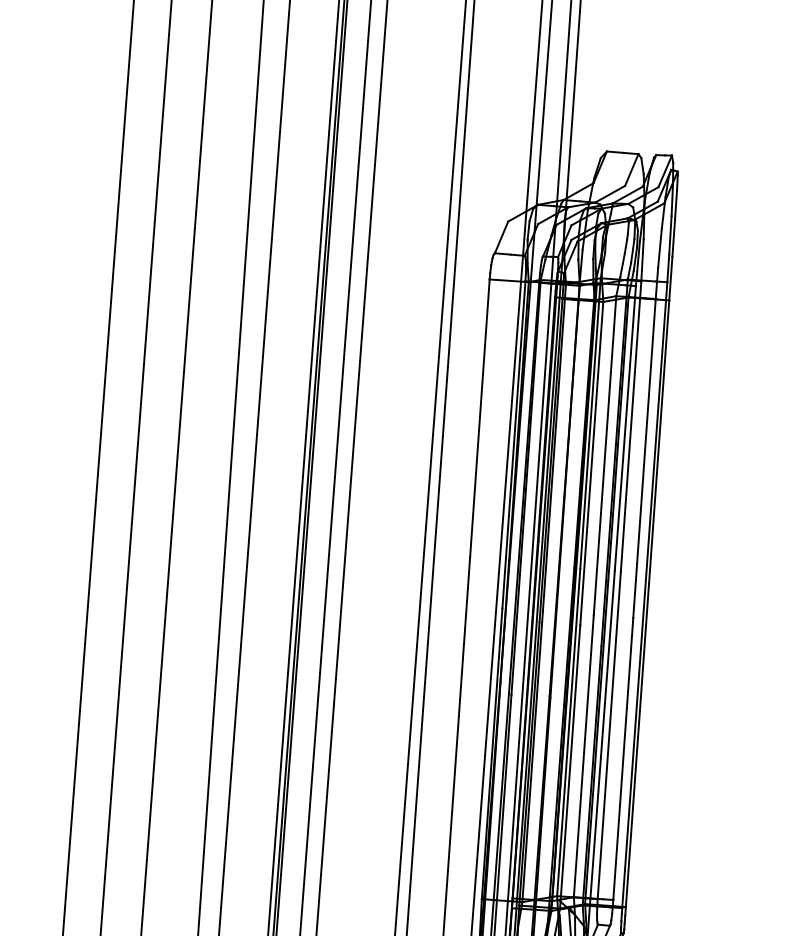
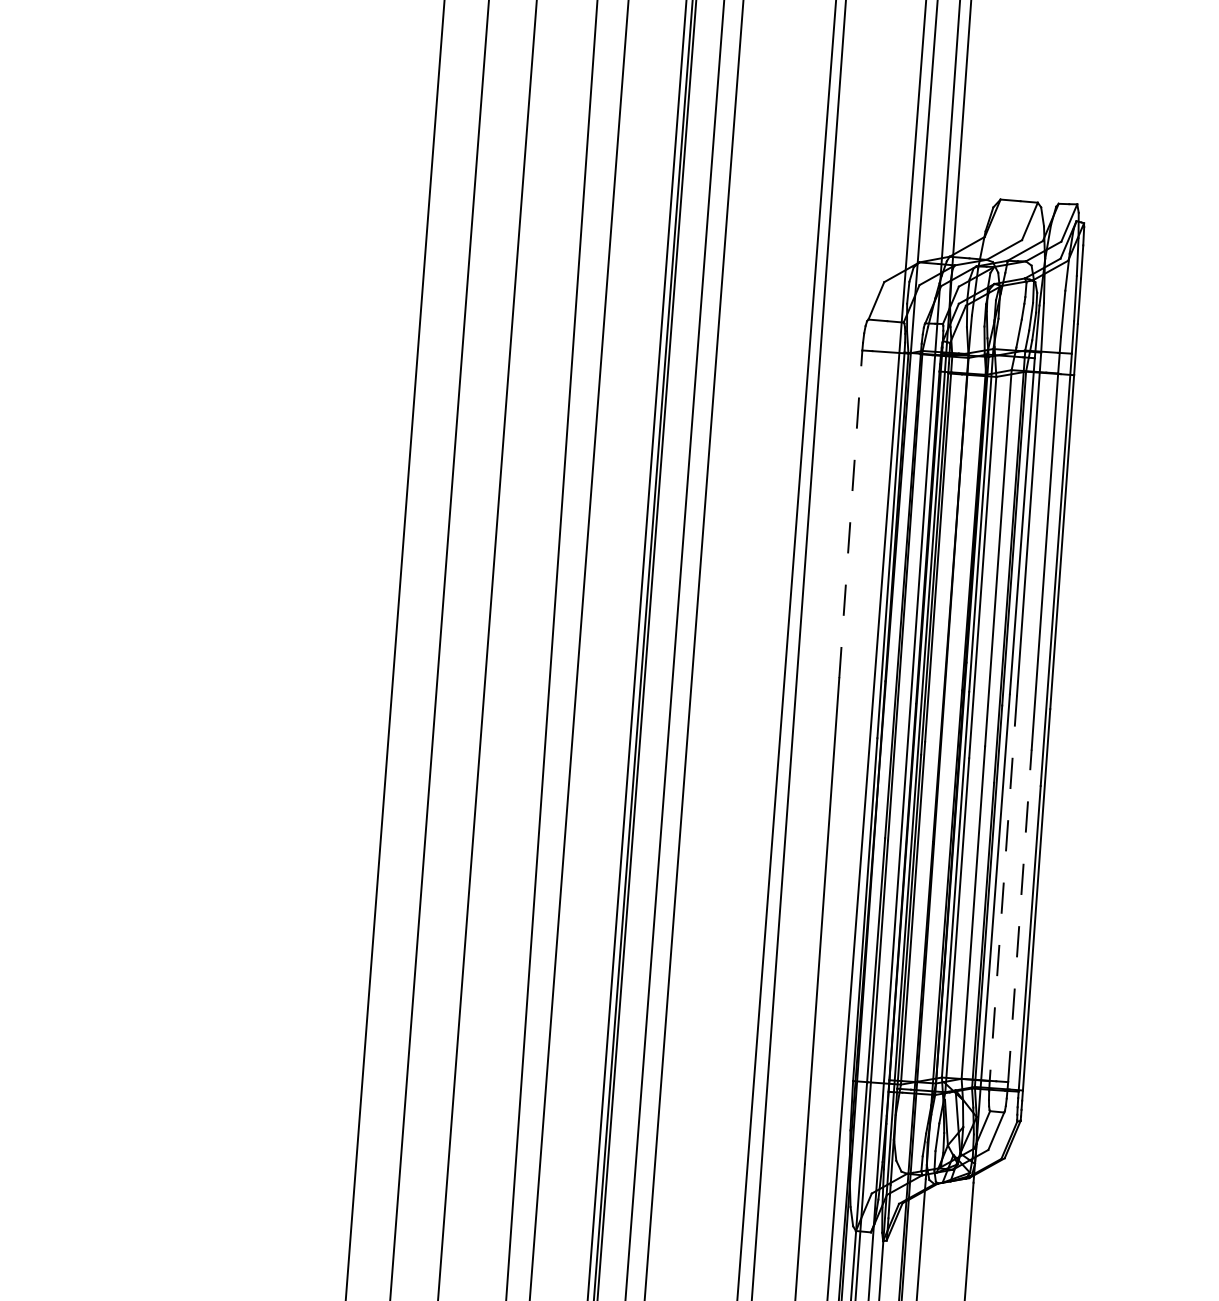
line: (479, 417) -> (850, 513), solid -> dashed
line: (609, 735) -> (1003, 888), solid -> dashed
line: (622, 758) -> (1019, 915), solid -> dashed

